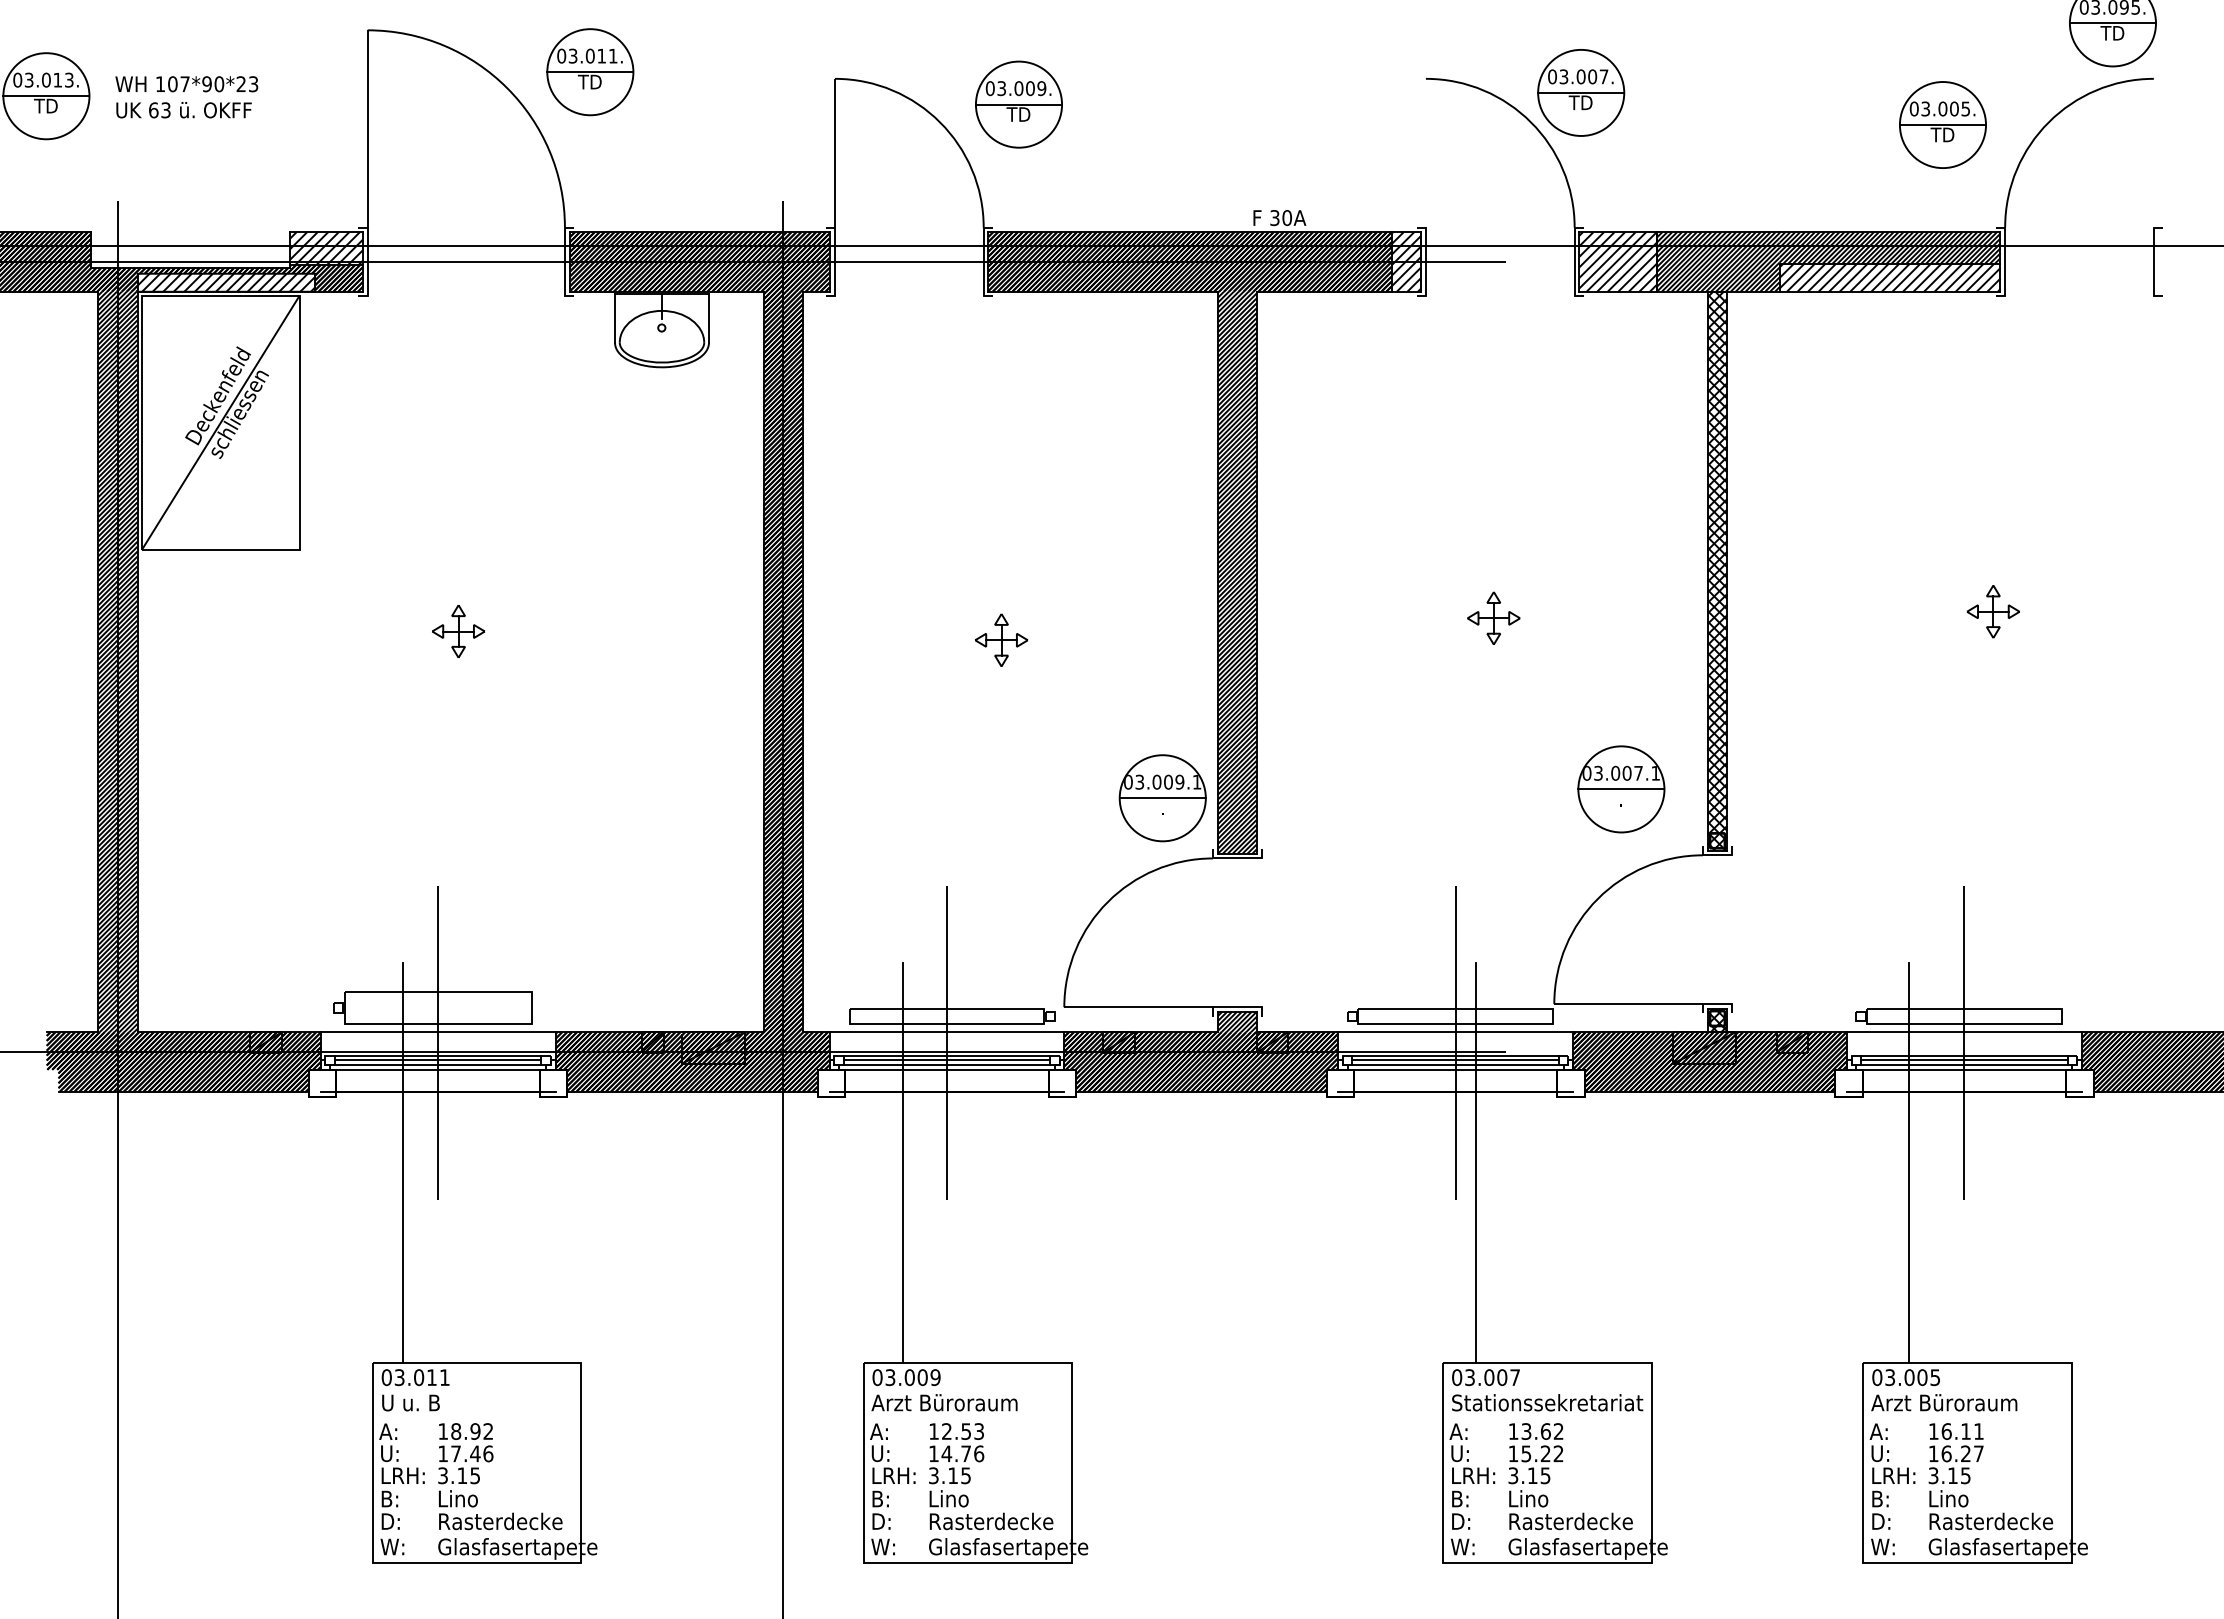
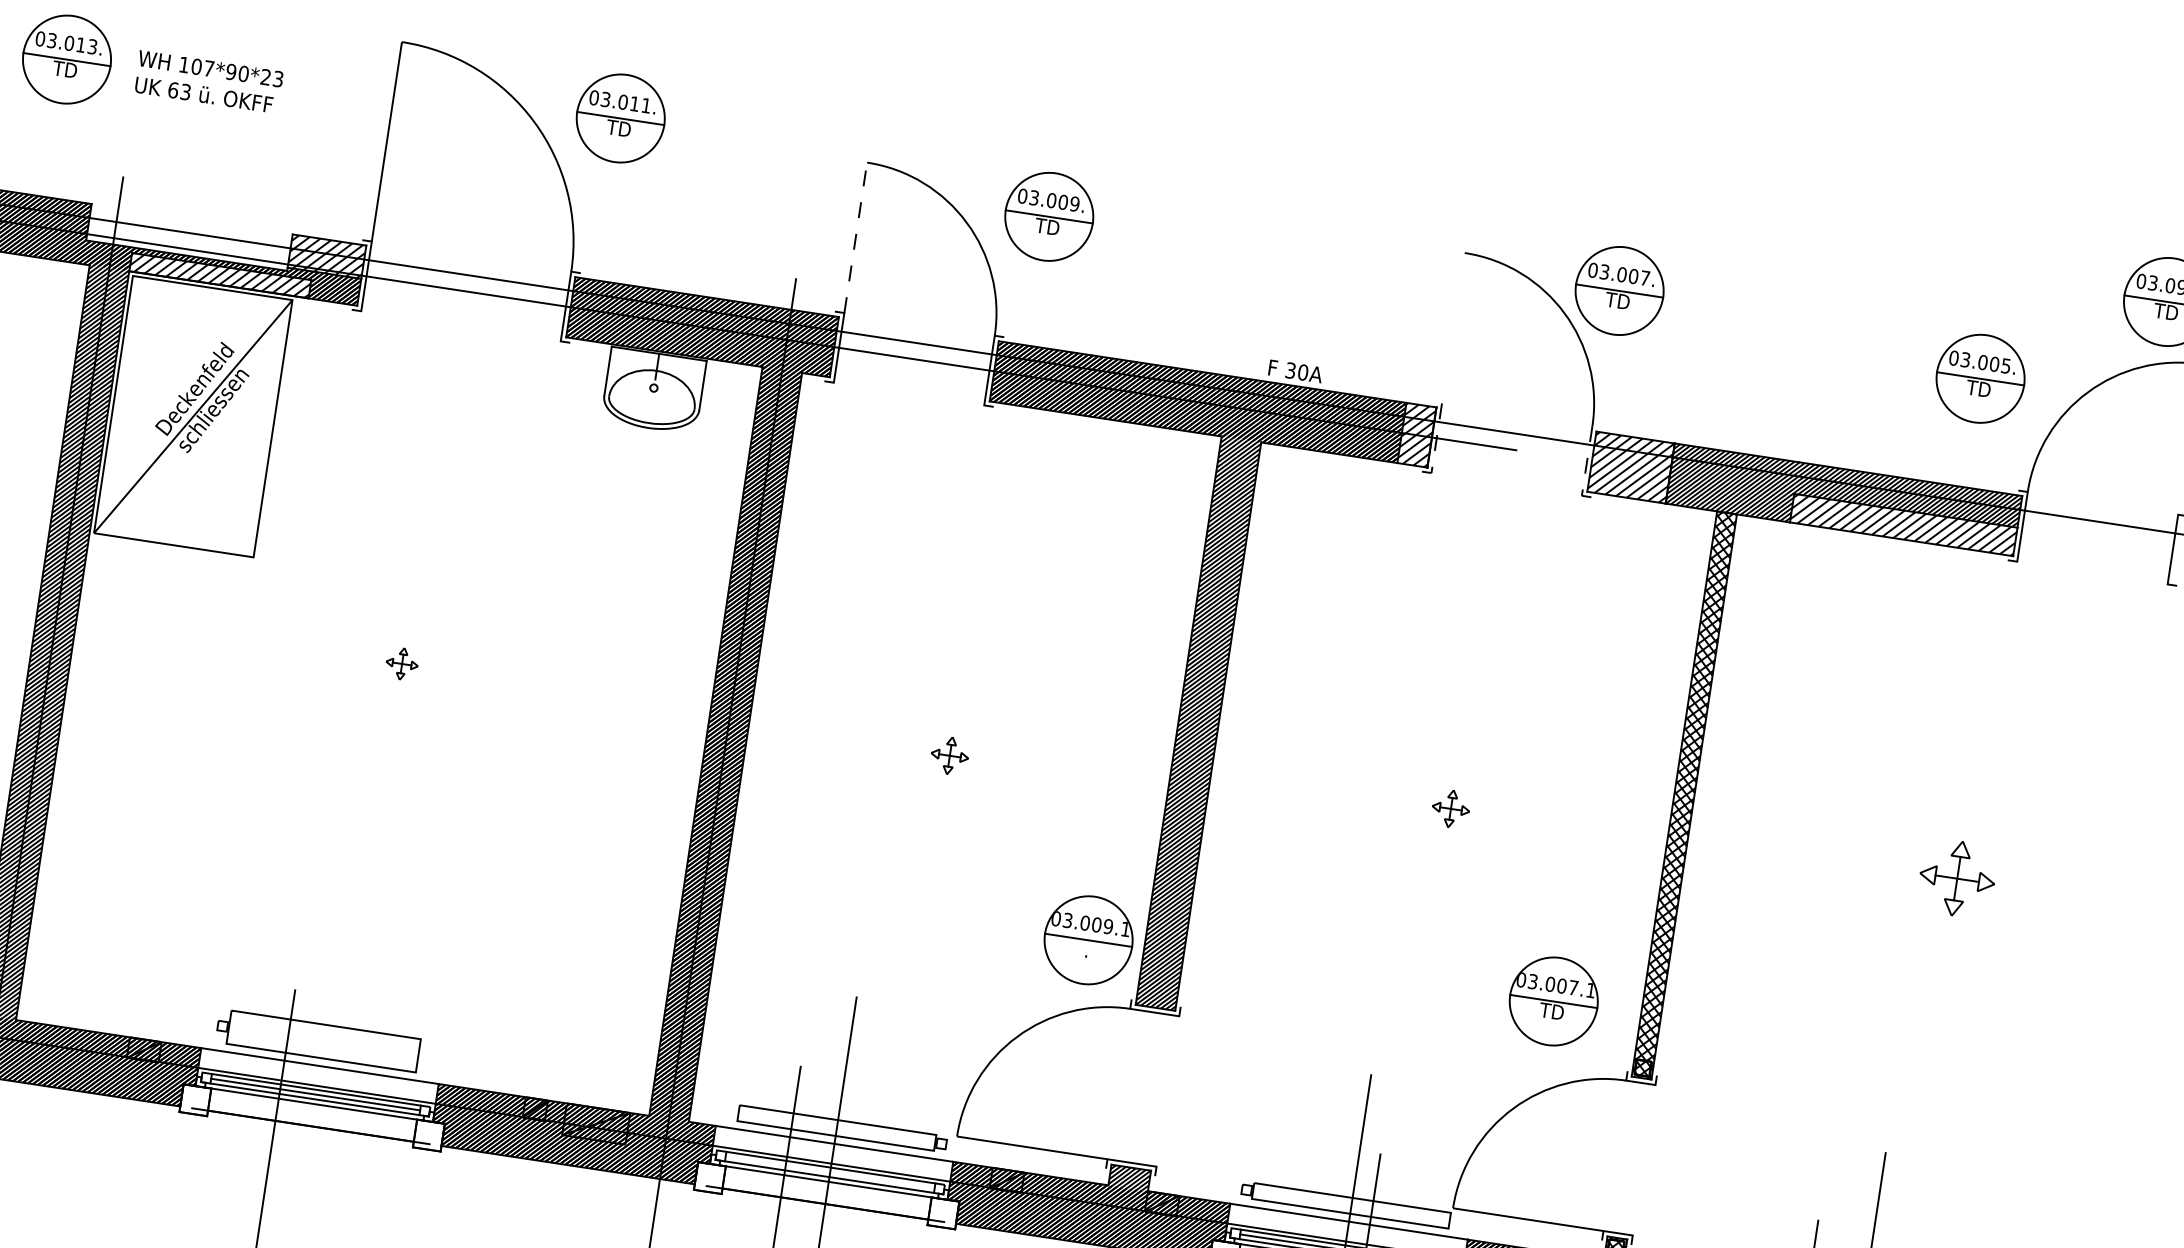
line: (834, 152) -> (855, 237), solid -> dashed
line: (1425, 261) -> (1436, 437), solid -> dashed
line: (1574, 261) -> (1587, 460), solid -> dashed
part: (1992, 611) -> (1956, 878), size x1.4
part: (1493, 617) -> (1450, 808), size x0.7
part: (458, 631) -> (401, 663), size x0.6
part: (1001, 639) -> (949, 755), size x0.7
text: (1620, 799) -> (1551, 1011), . -> TD
line: (438, 1042) -> (318, 1076), removed
line: (946, 1060) -> (829, 1172), removed

